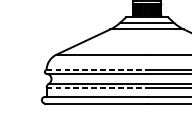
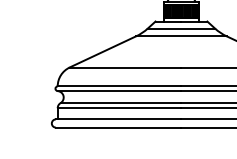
line: (96, 70) -> (119, 86), dashed -> solid
line: (96, 88) -> (119, 108), dashed -> solid

